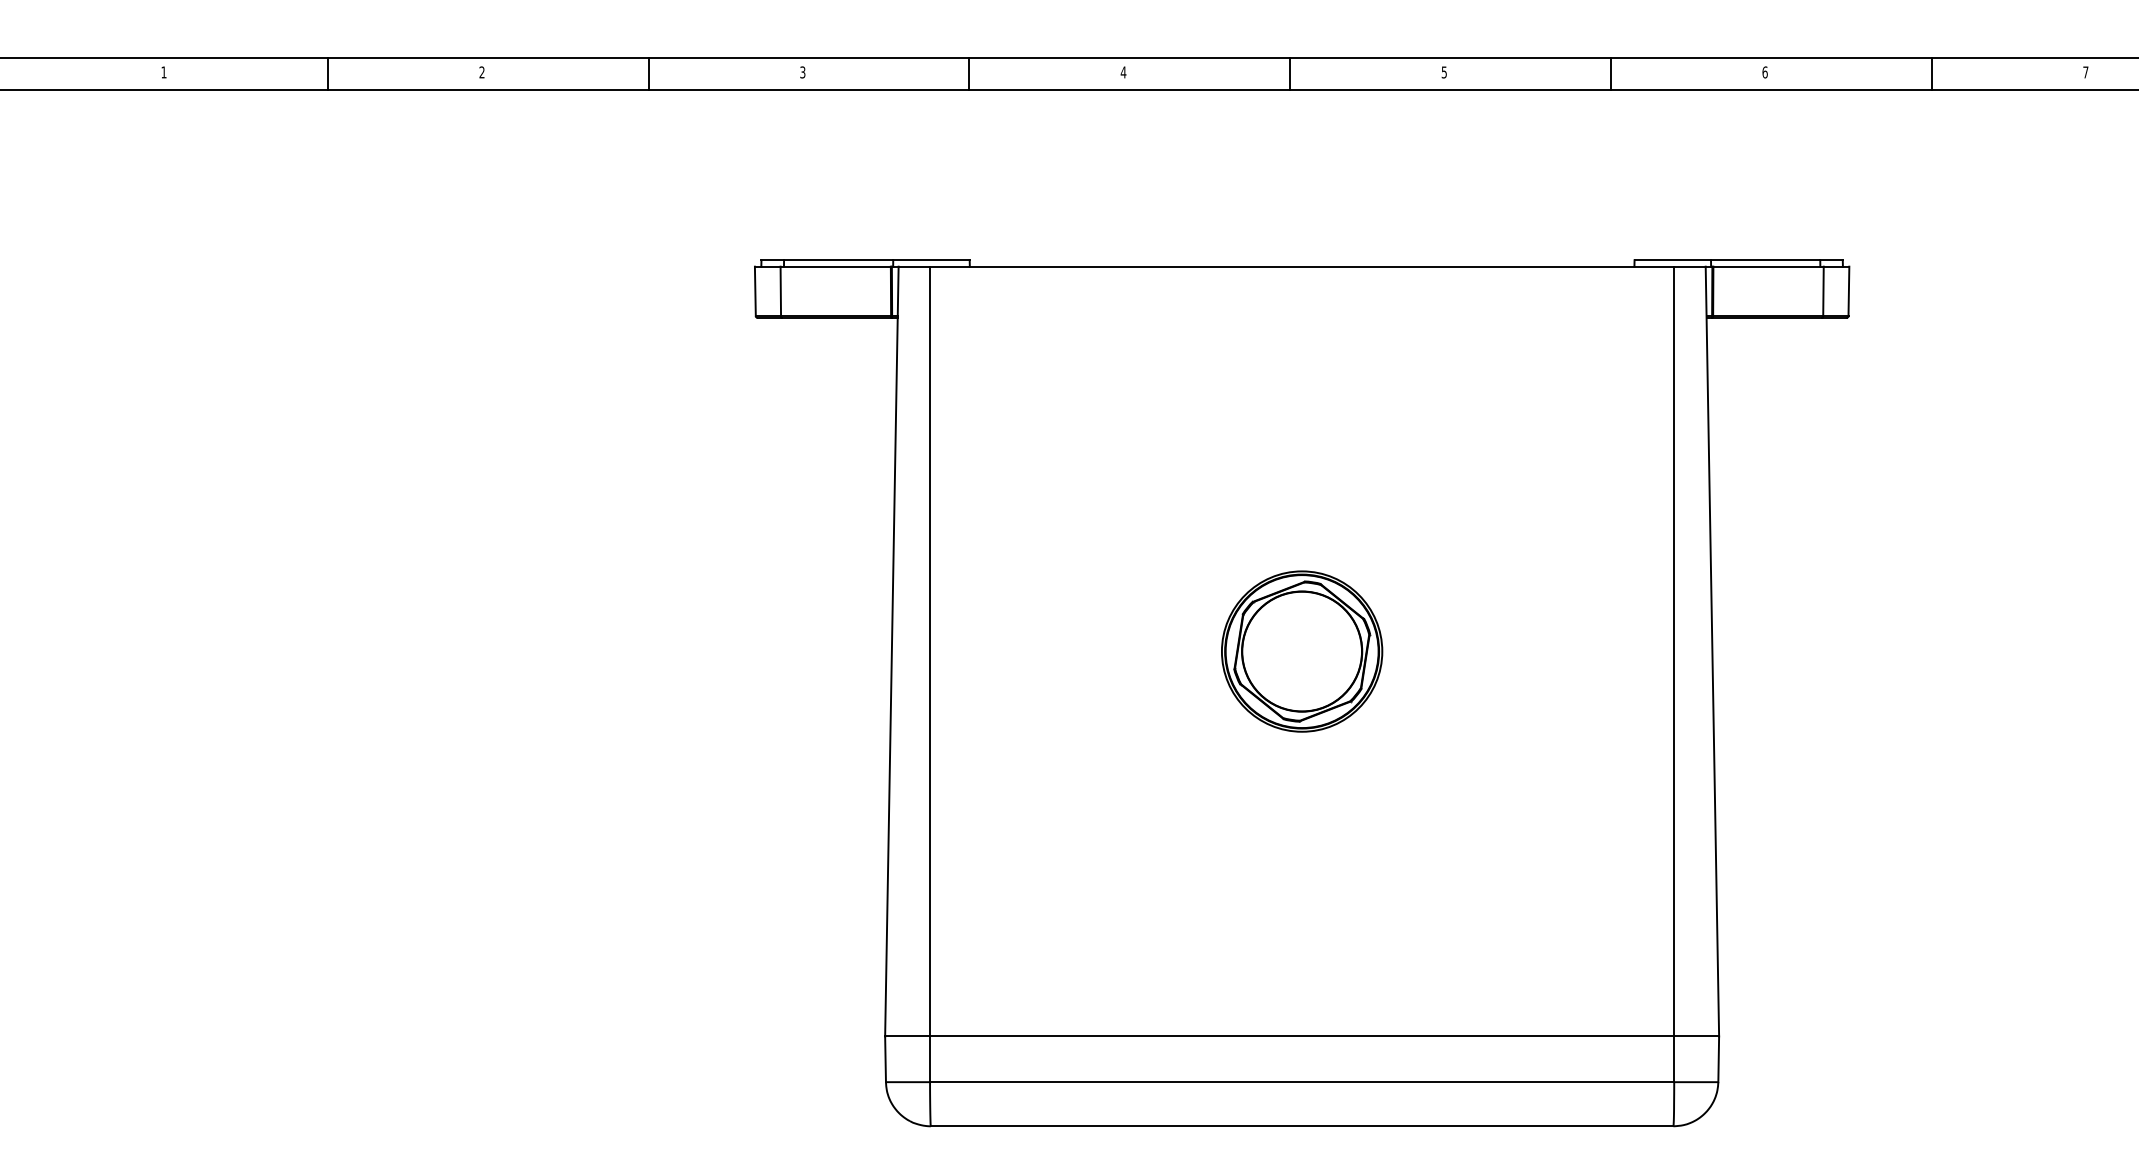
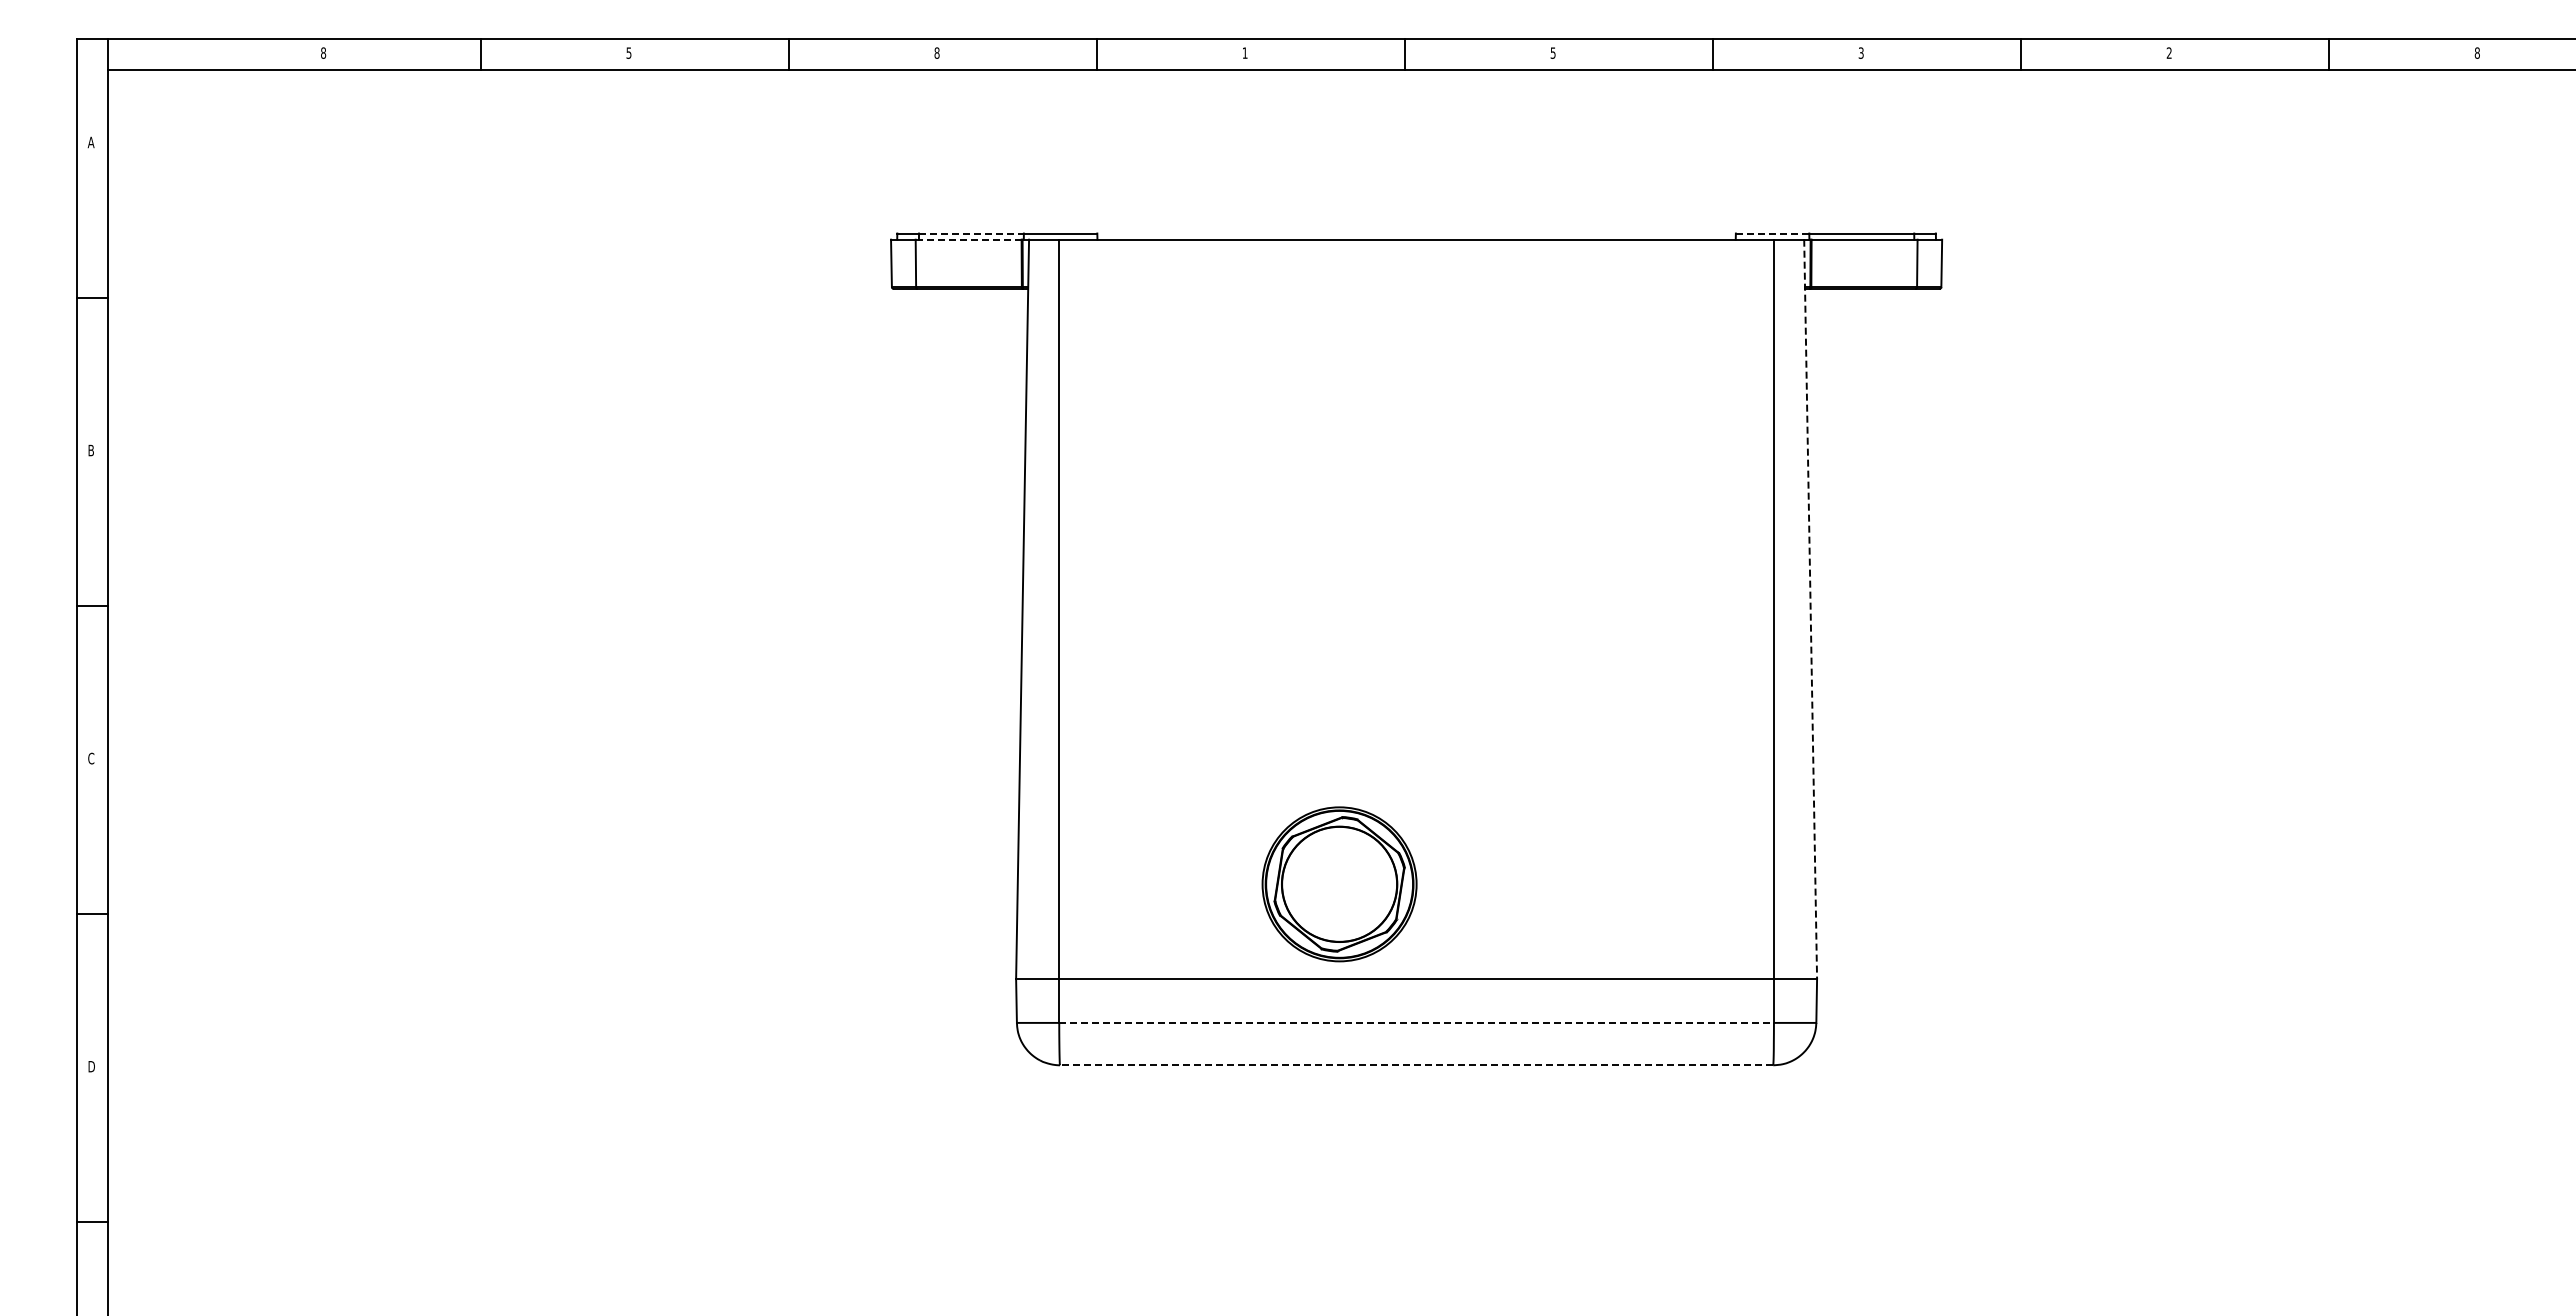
text: (163, 71) -> (323, 52), 1 -> 8
text: (481, 71) -> (628, 52), 2 -> 5
text: (802, 71) -> (936, 52), 3 -> 8
text: (1122, 71) -> (1244, 52), 4 -> 1
text: (1764, 71) -> (1860, 52), 6 -> 3
text: (2085, 71) -> (2168, 52), 7 -> 2
line: (838, 260) -> (971, 233), solid -> dashed
line: (1672, 260) -> (1772, 233), solid -> dashed
line: (835, 266) -> (968, 239), solid -> dashed
part: (1302, 651) -> (1339, 884), moved
line: (1712, 651) -> (1810, 609), solid -> dashed
line: (1303, 1081) -> (1417, 1022), solid -> dashed
line: (1302, 1126) -> (1416, 1065), solid -> dashed

